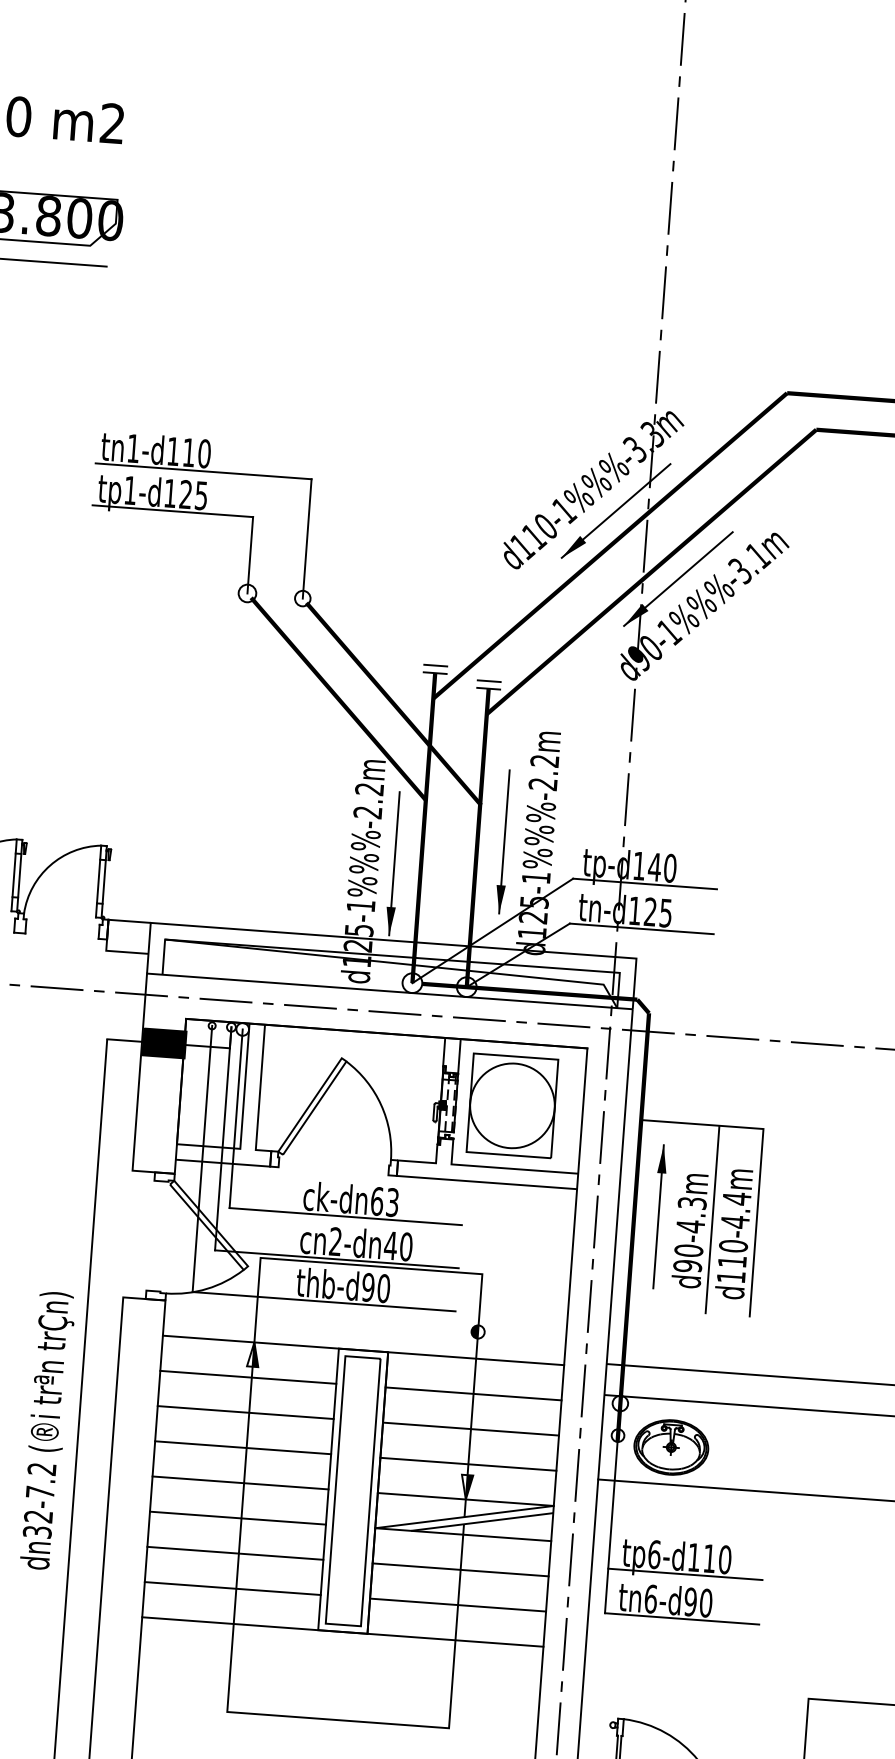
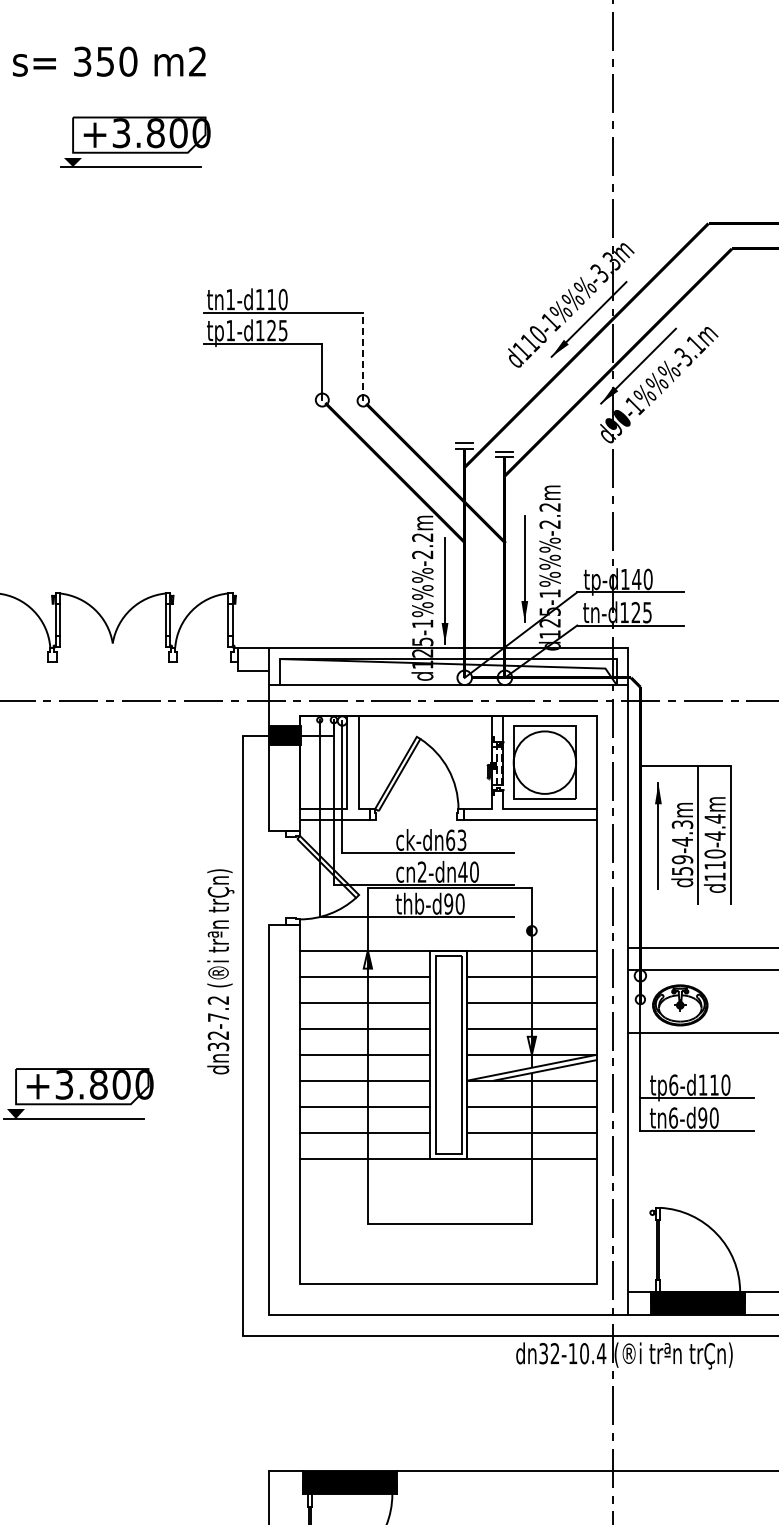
line: (307, 538) -> (363, 356), solid -> dashed
text: (688, 1258) -> (682, 865), d90-4.3m -> d59-4.3m
text: (47, 1430) -> (220, 971), moved

